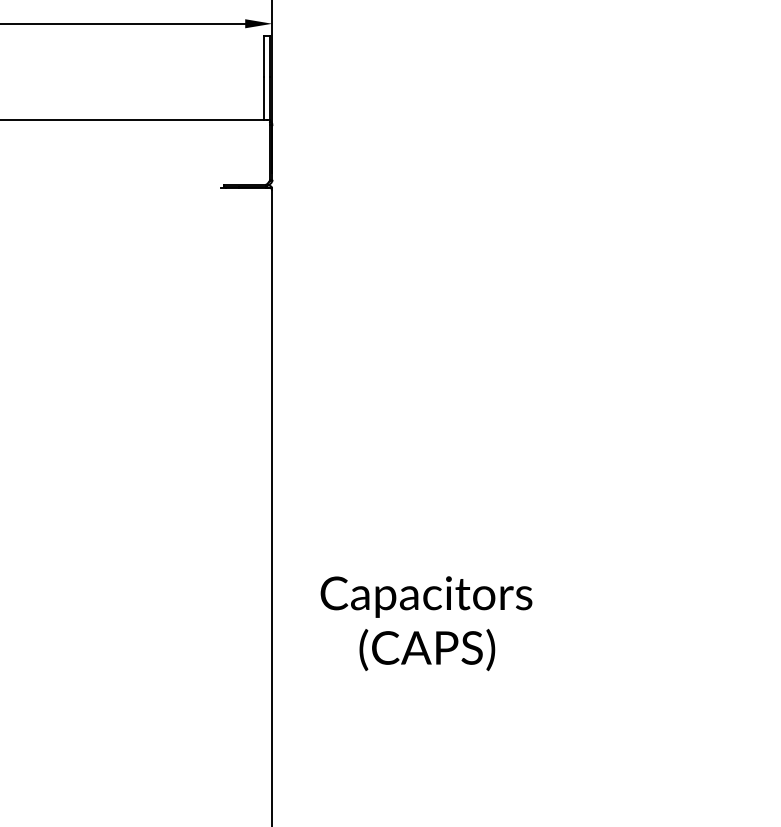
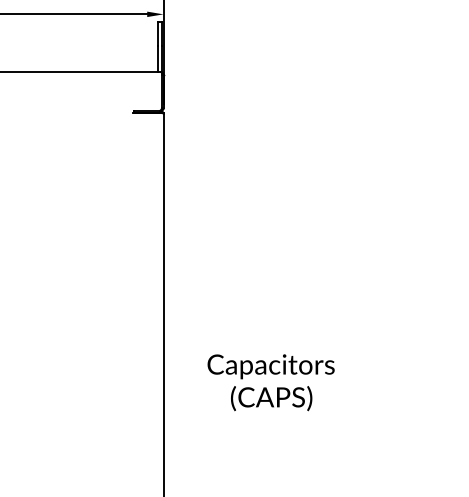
text: (425, 623) -> (270, 382), moved

